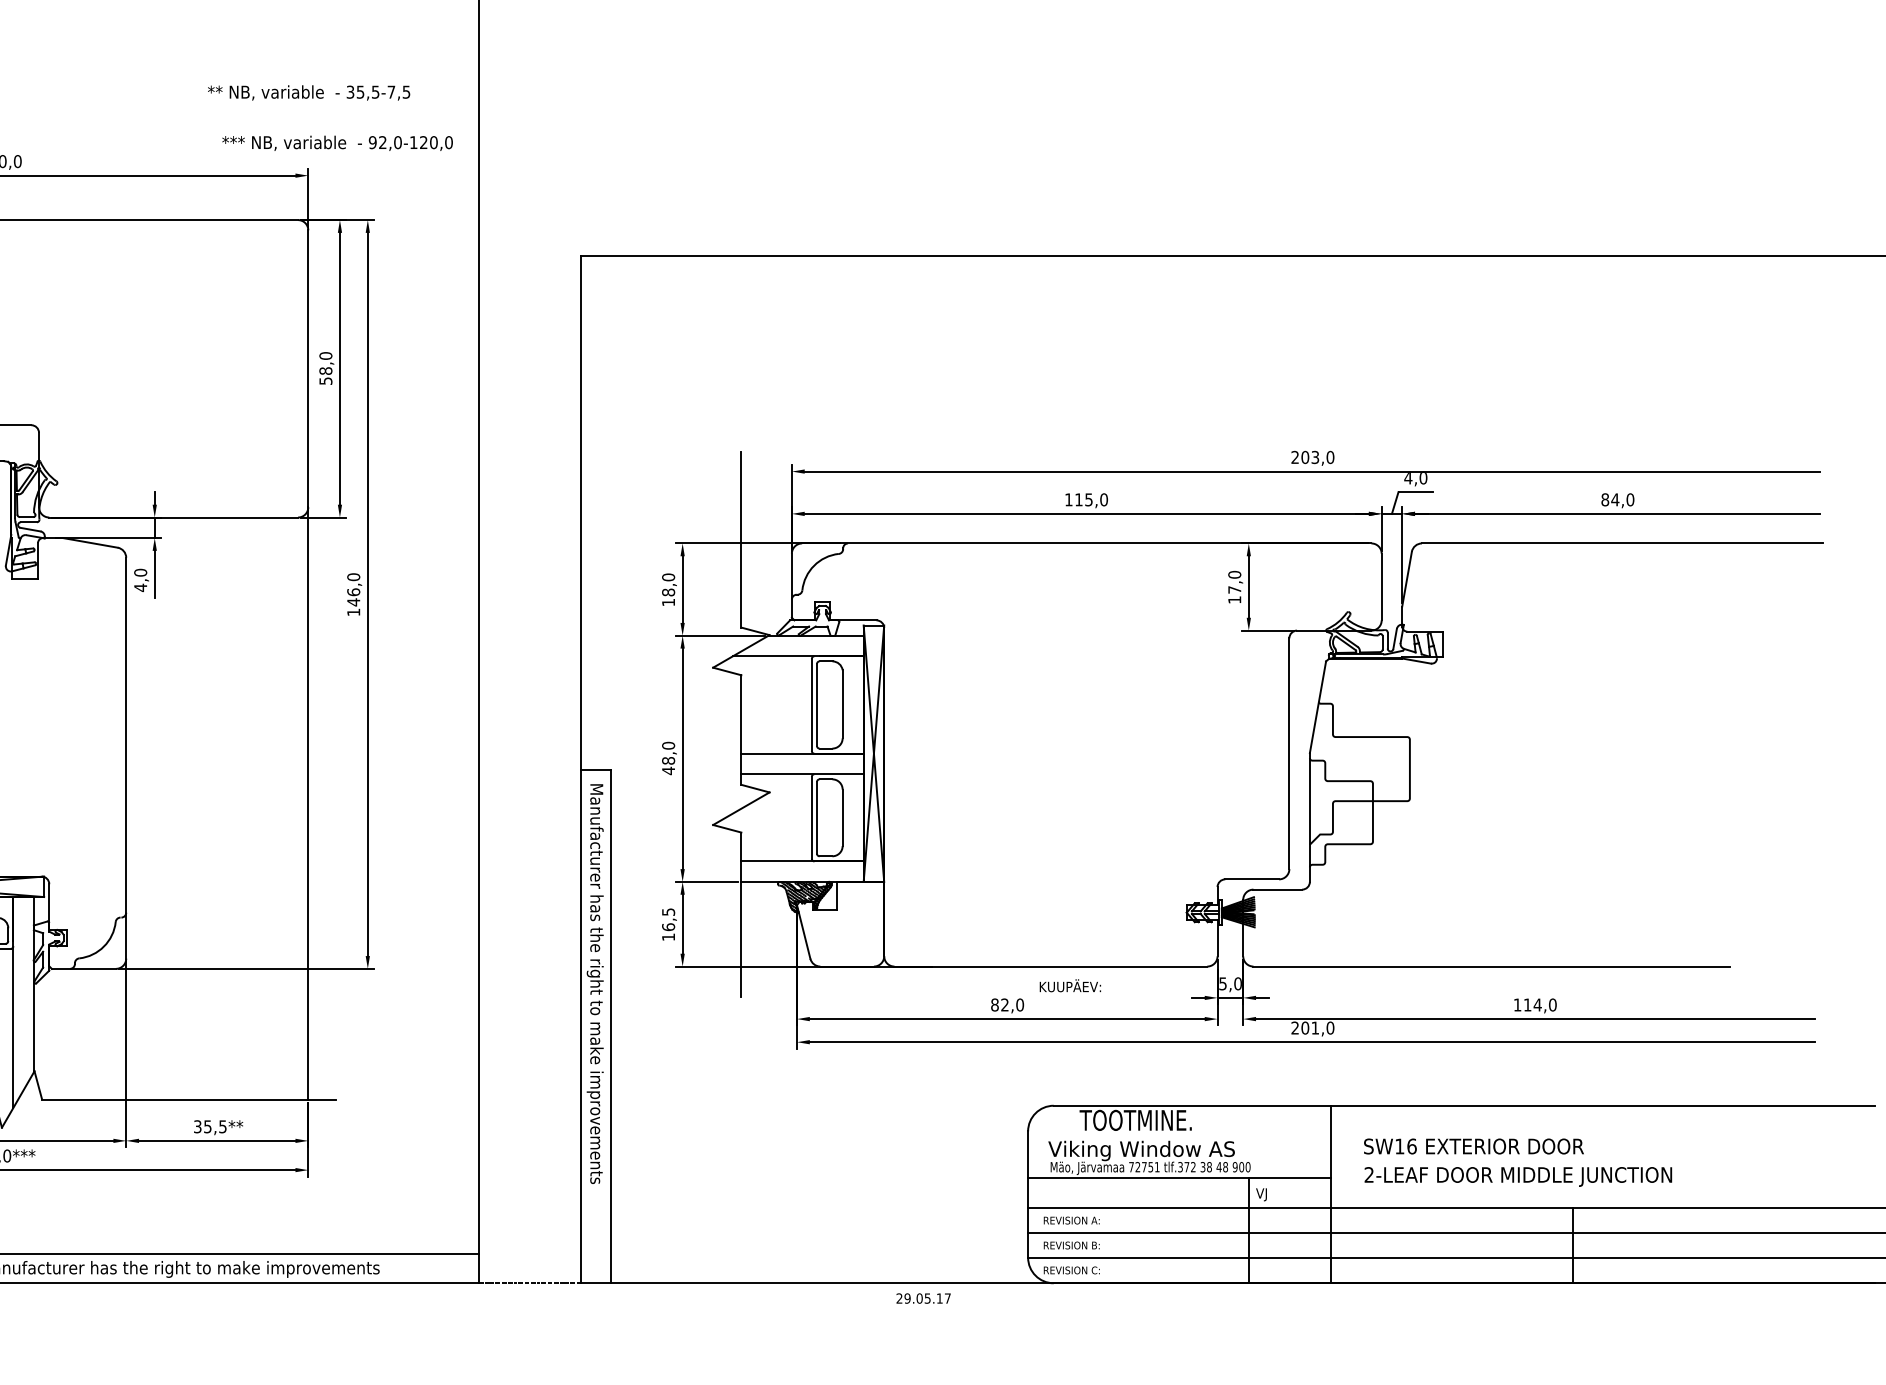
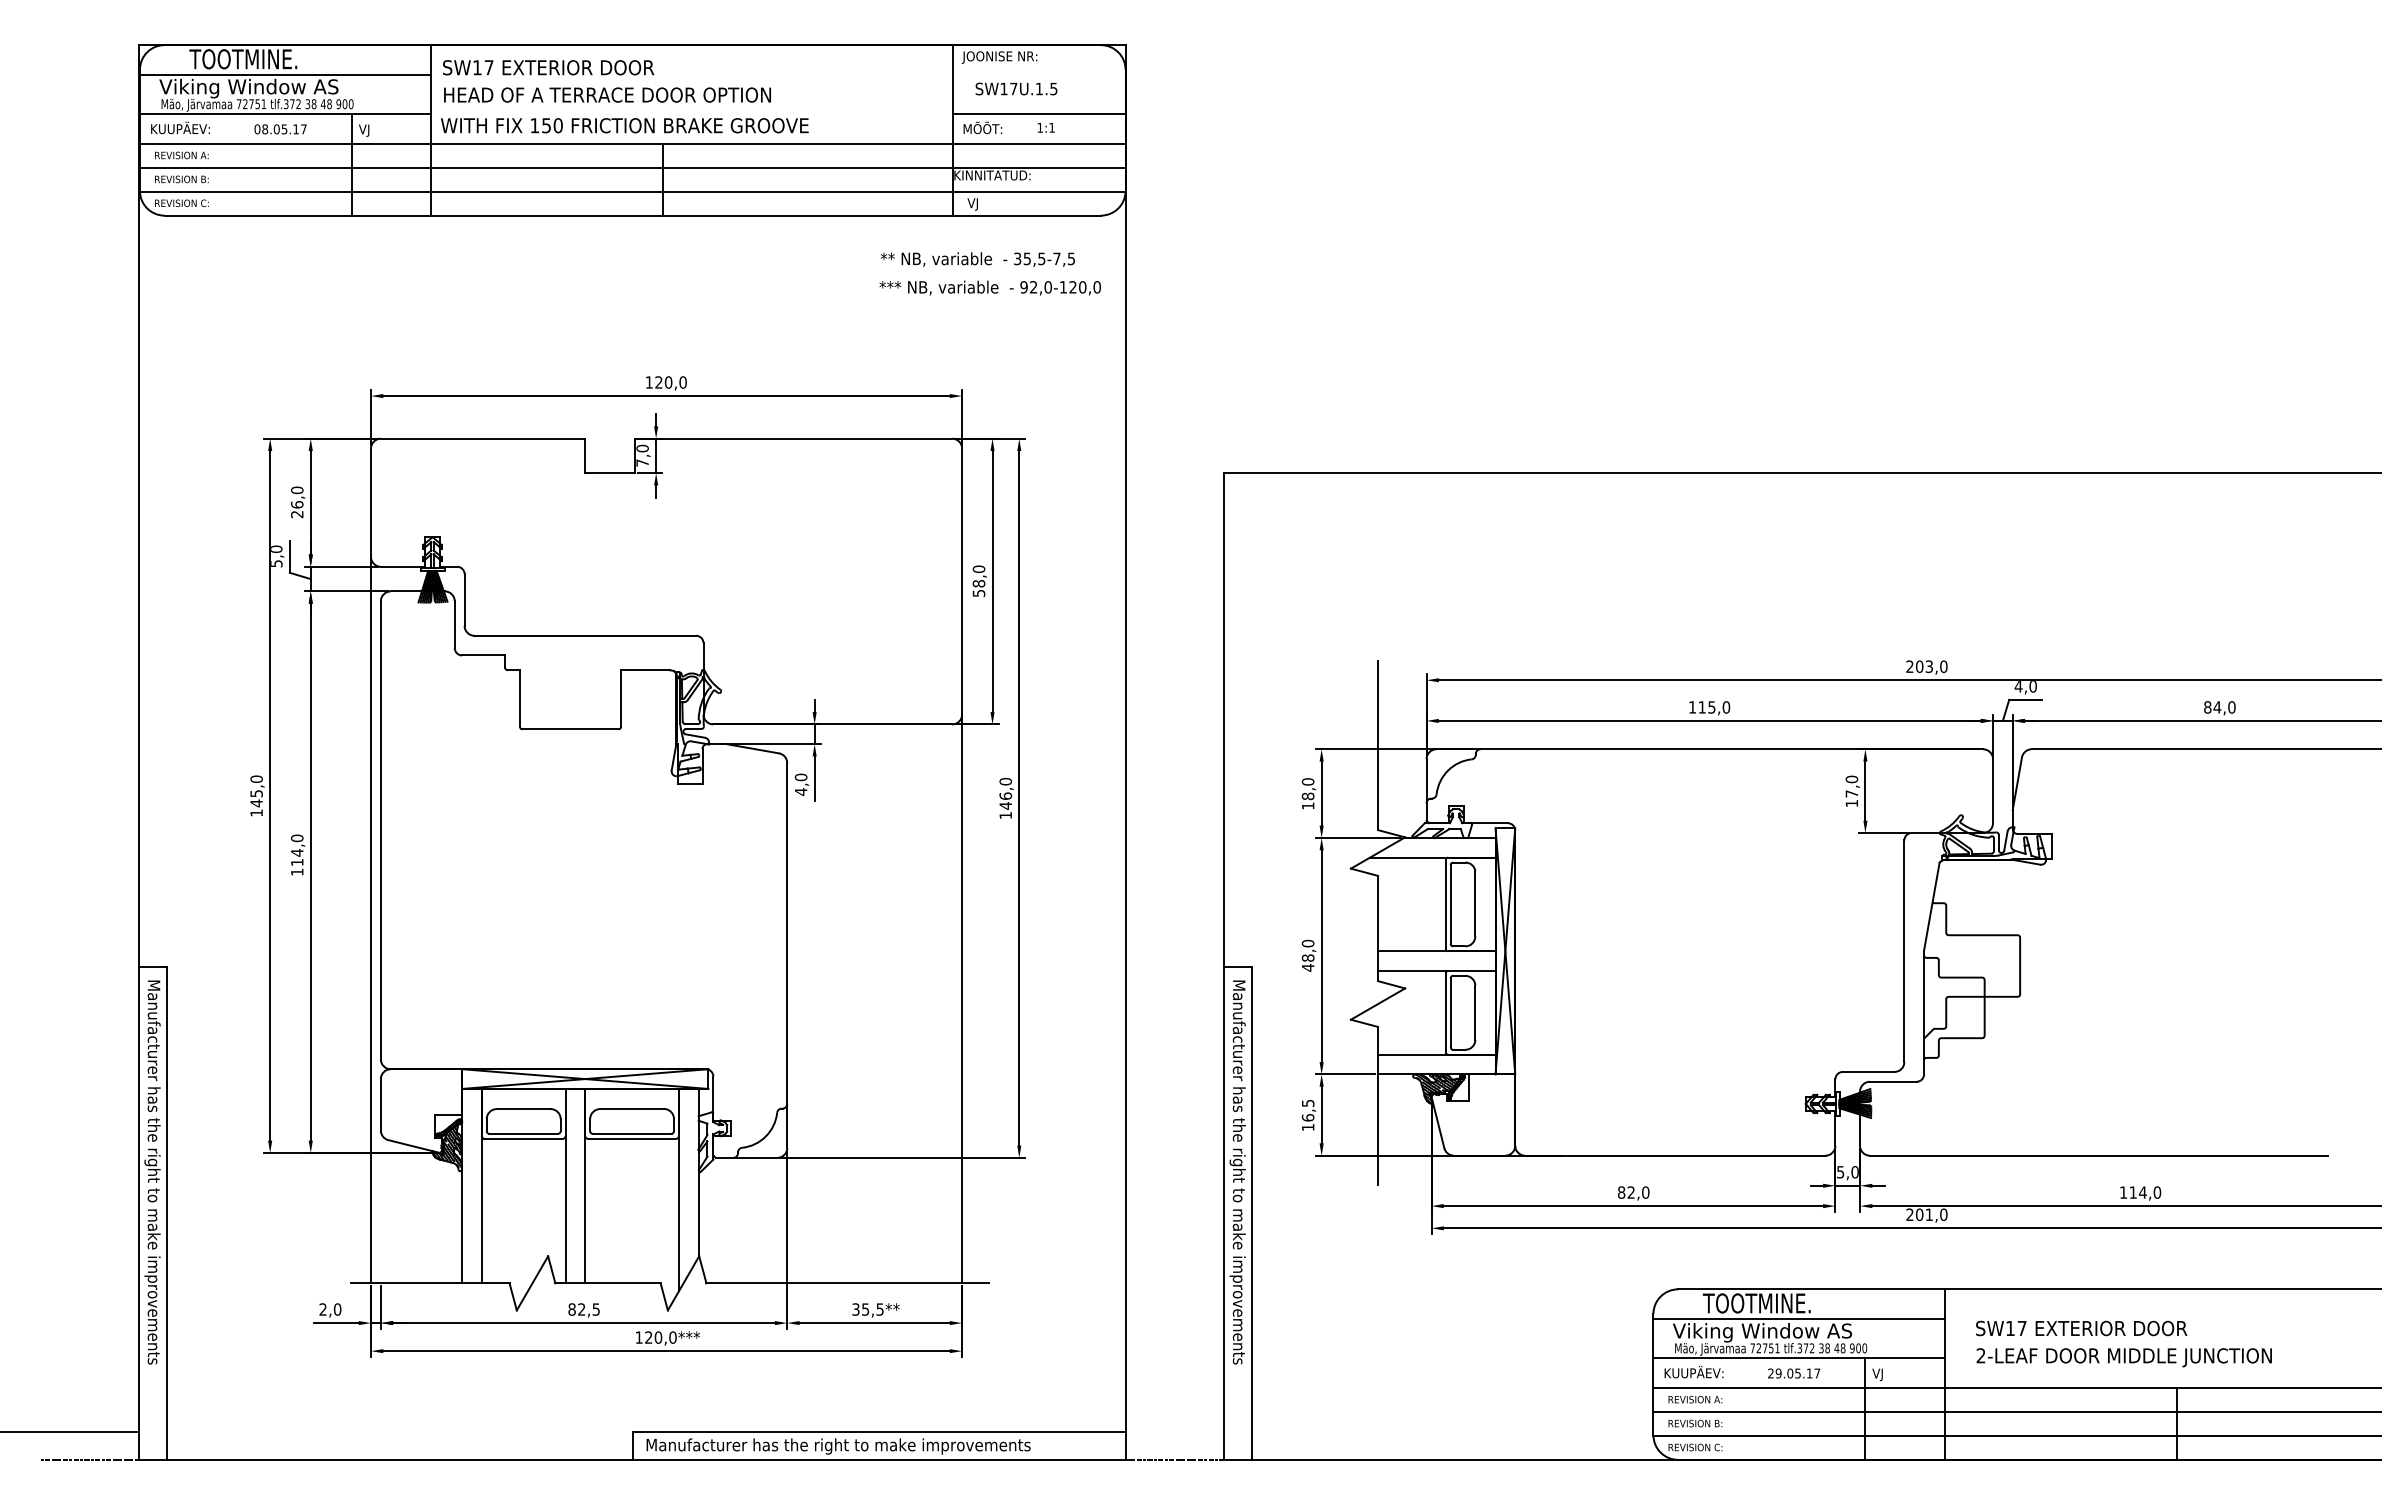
text: (308, 92) -> (977, 259), moved
text: (336, 142) -> (989, 287), moved
text: (1069, 986) -> (1693, 1372), moved
line: (1179, 1136) -> (1798, 1318), added
text: (1411, 1146) -> (2021, 1328), SW16 -> SW17
text: (924, 1298) -> (1794, 1373), moved

